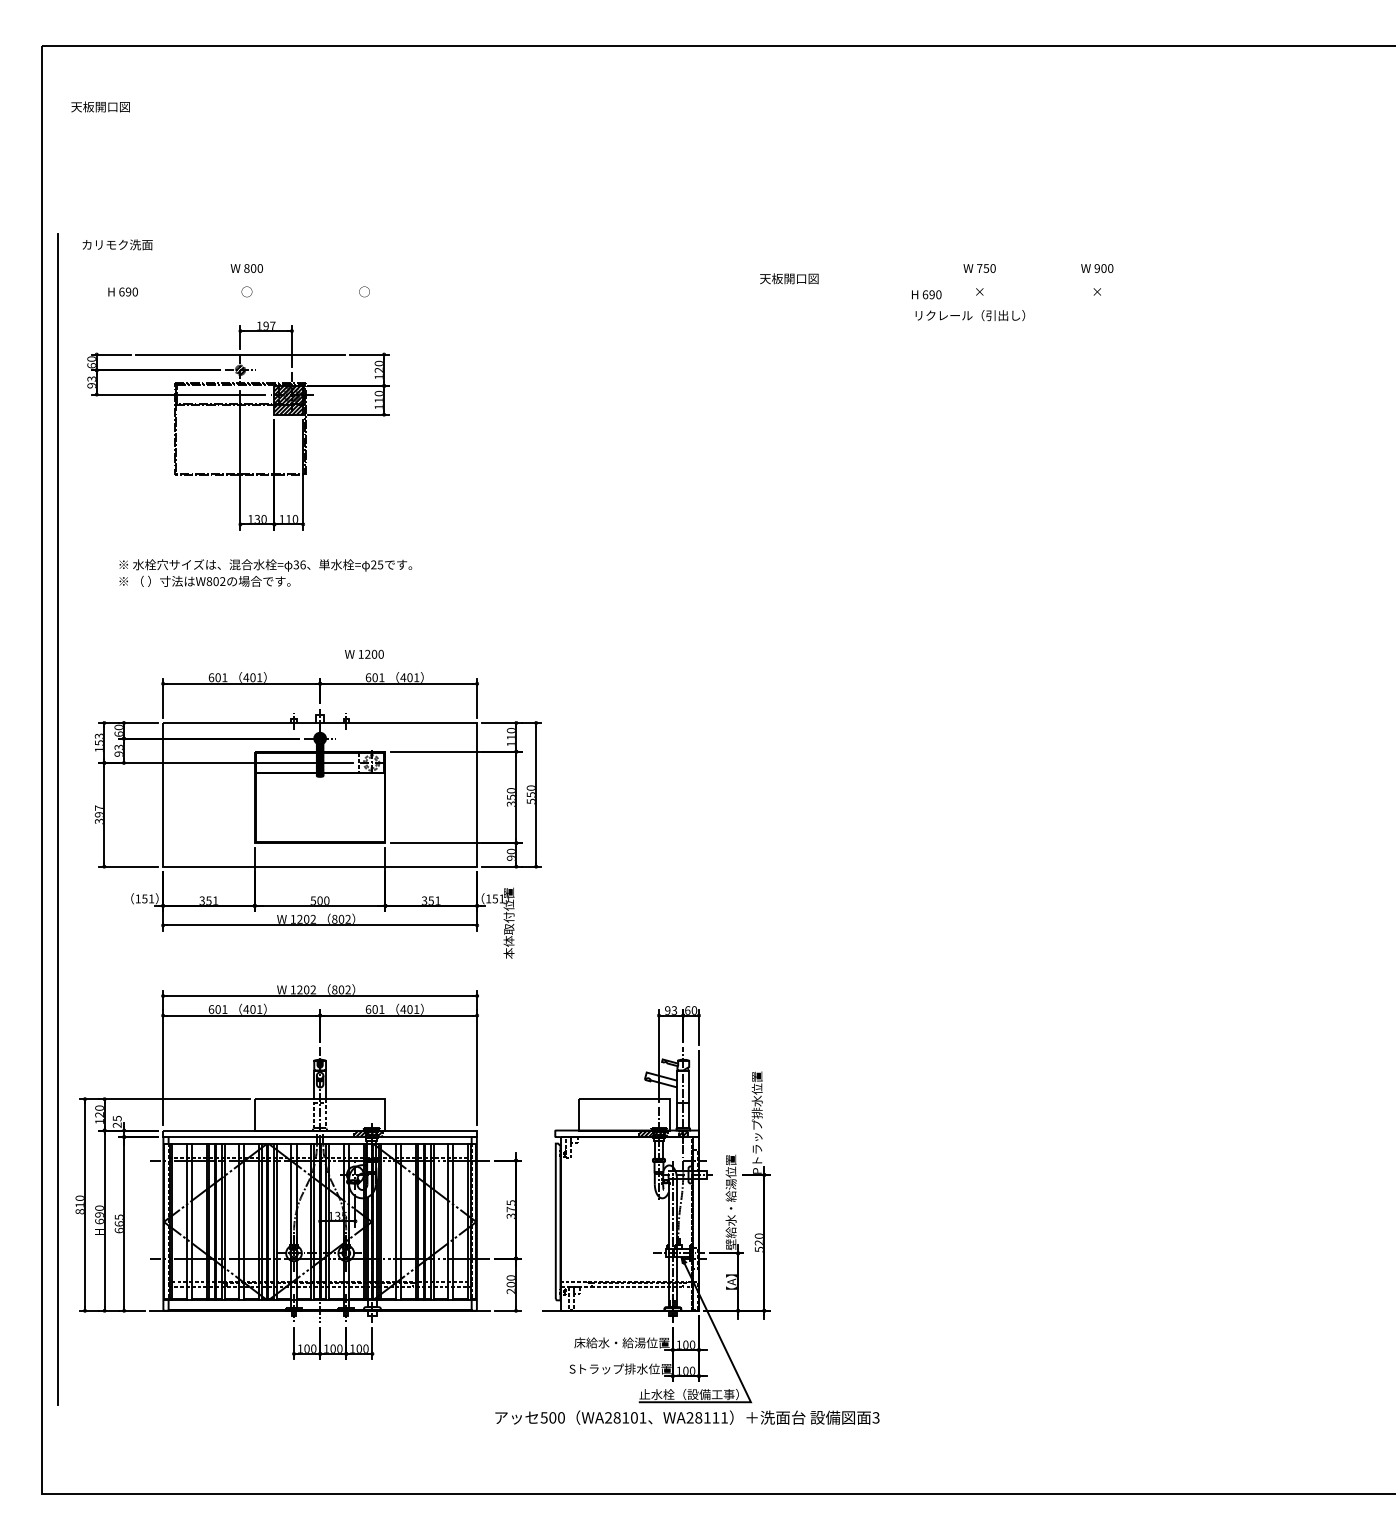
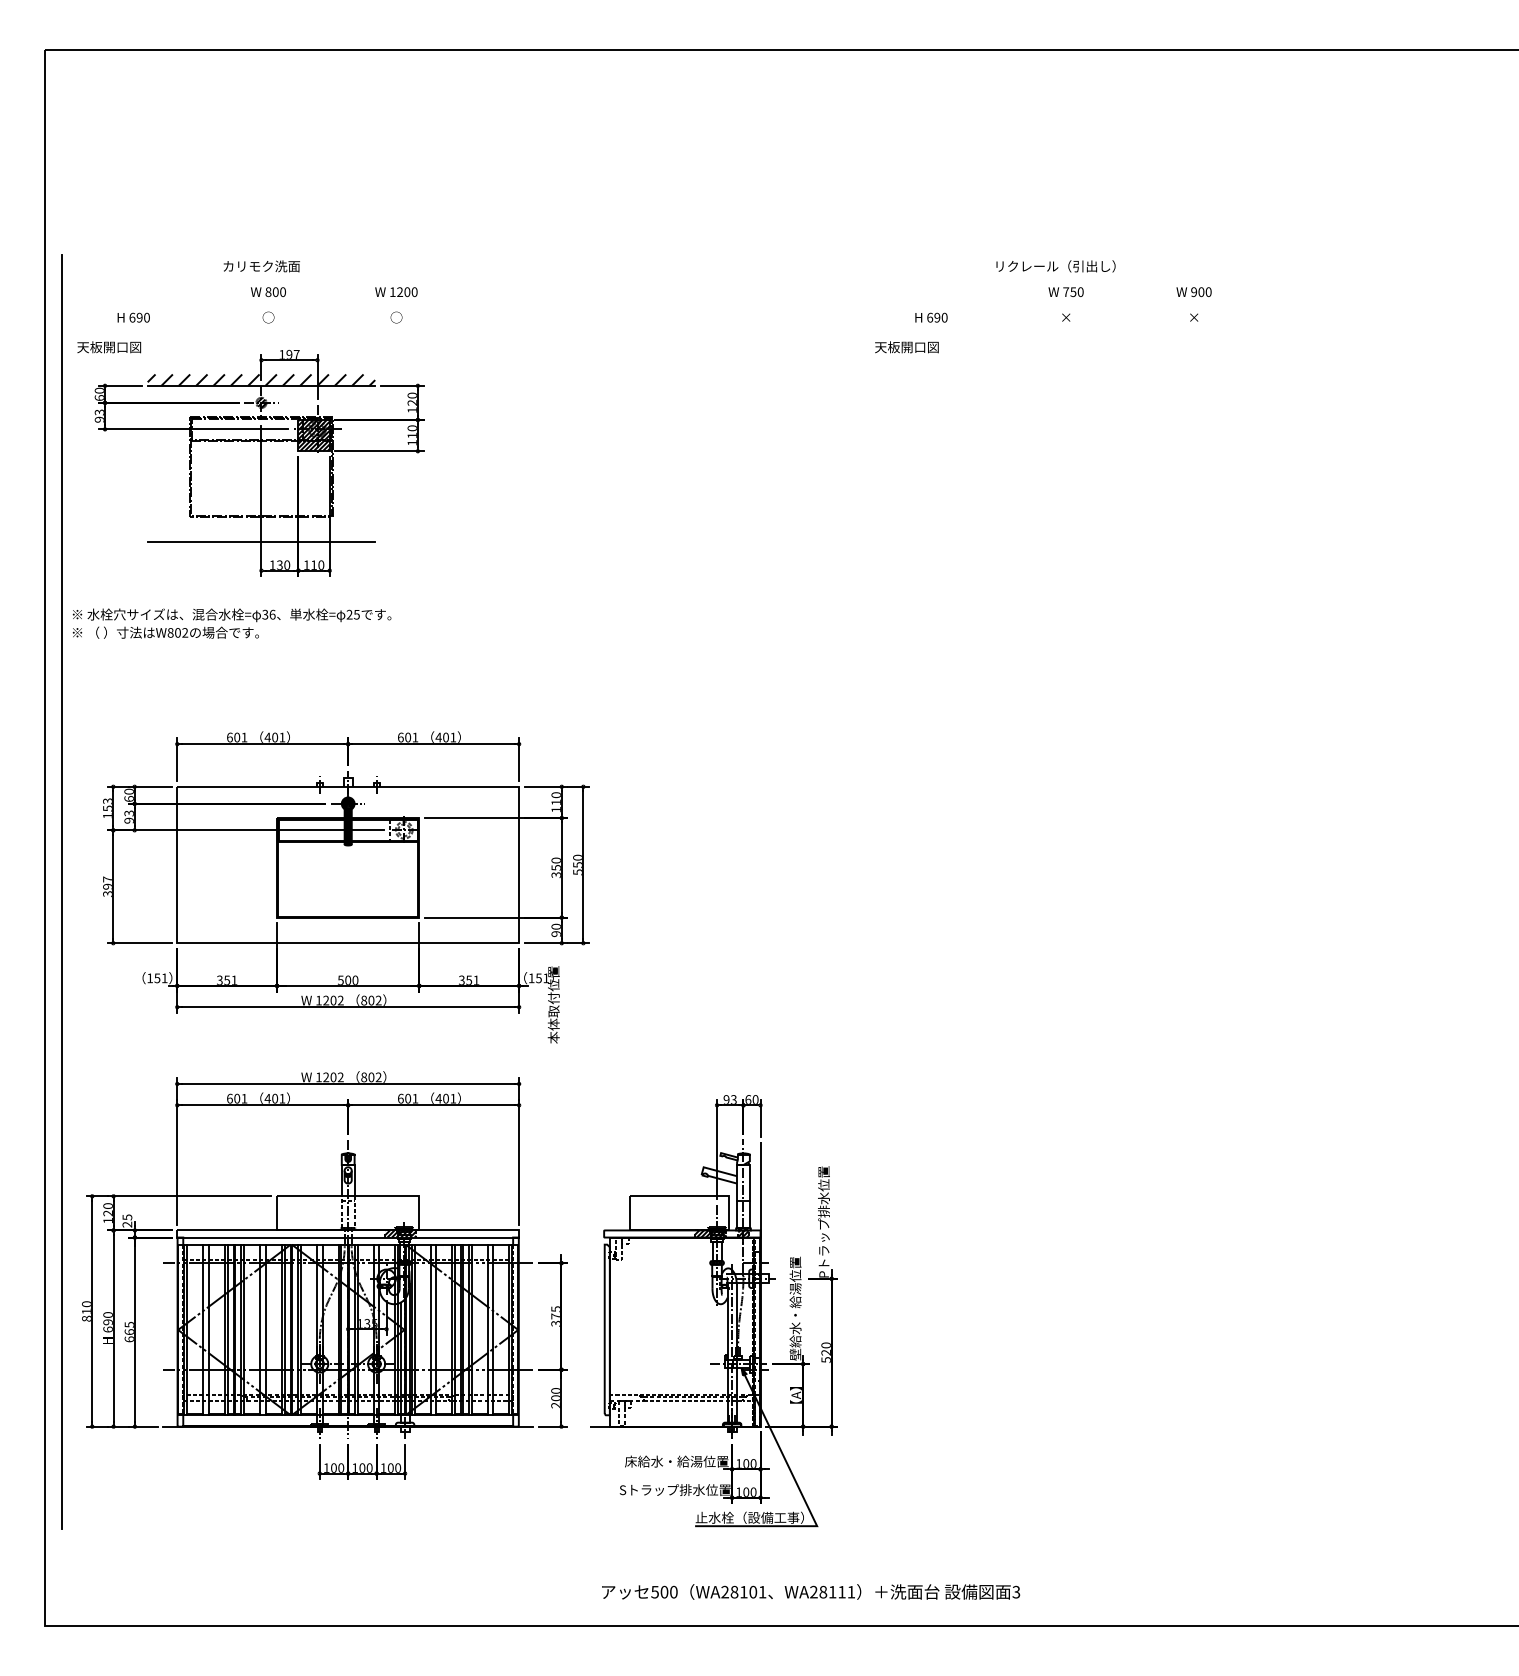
text: (100, 107) -> (109, 347), moved
text: (117, 244) -> (261, 266), moved
text: (788, 278) -> (906, 347), moved
text: (926, 294) -> (931, 317), moved
text: (969, 315) -> (1055, 266), moved
hatch: (240, 348) -> (261, 379), added
line: (240, 498) -> (261, 542), added
text: (265, 572) -> (231, 623), moved
text: (364, 654) -> (396, 292), moved
text: (687, 1417) -> (811, 1591), moved

